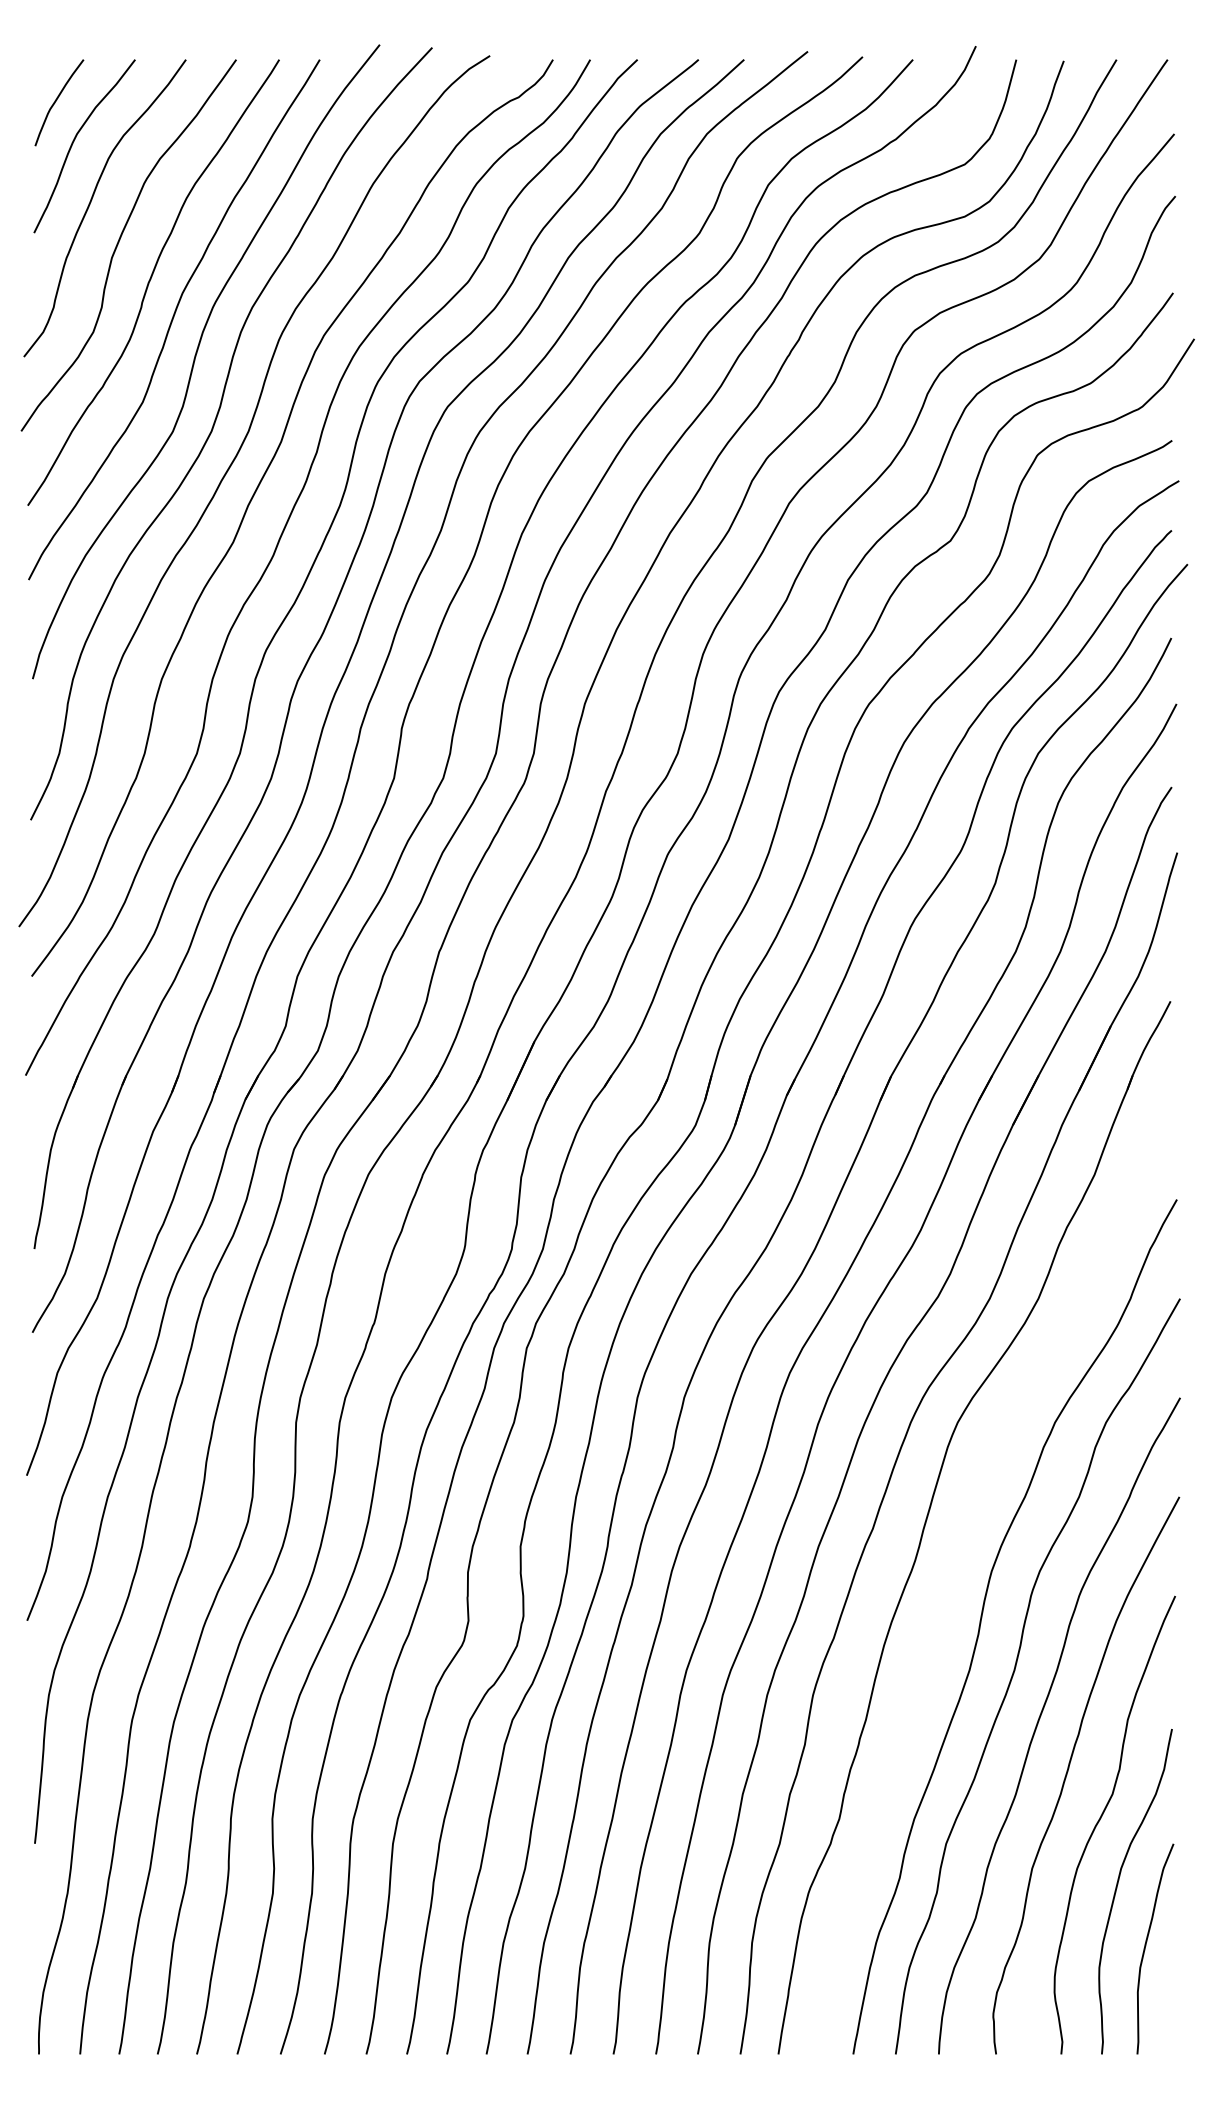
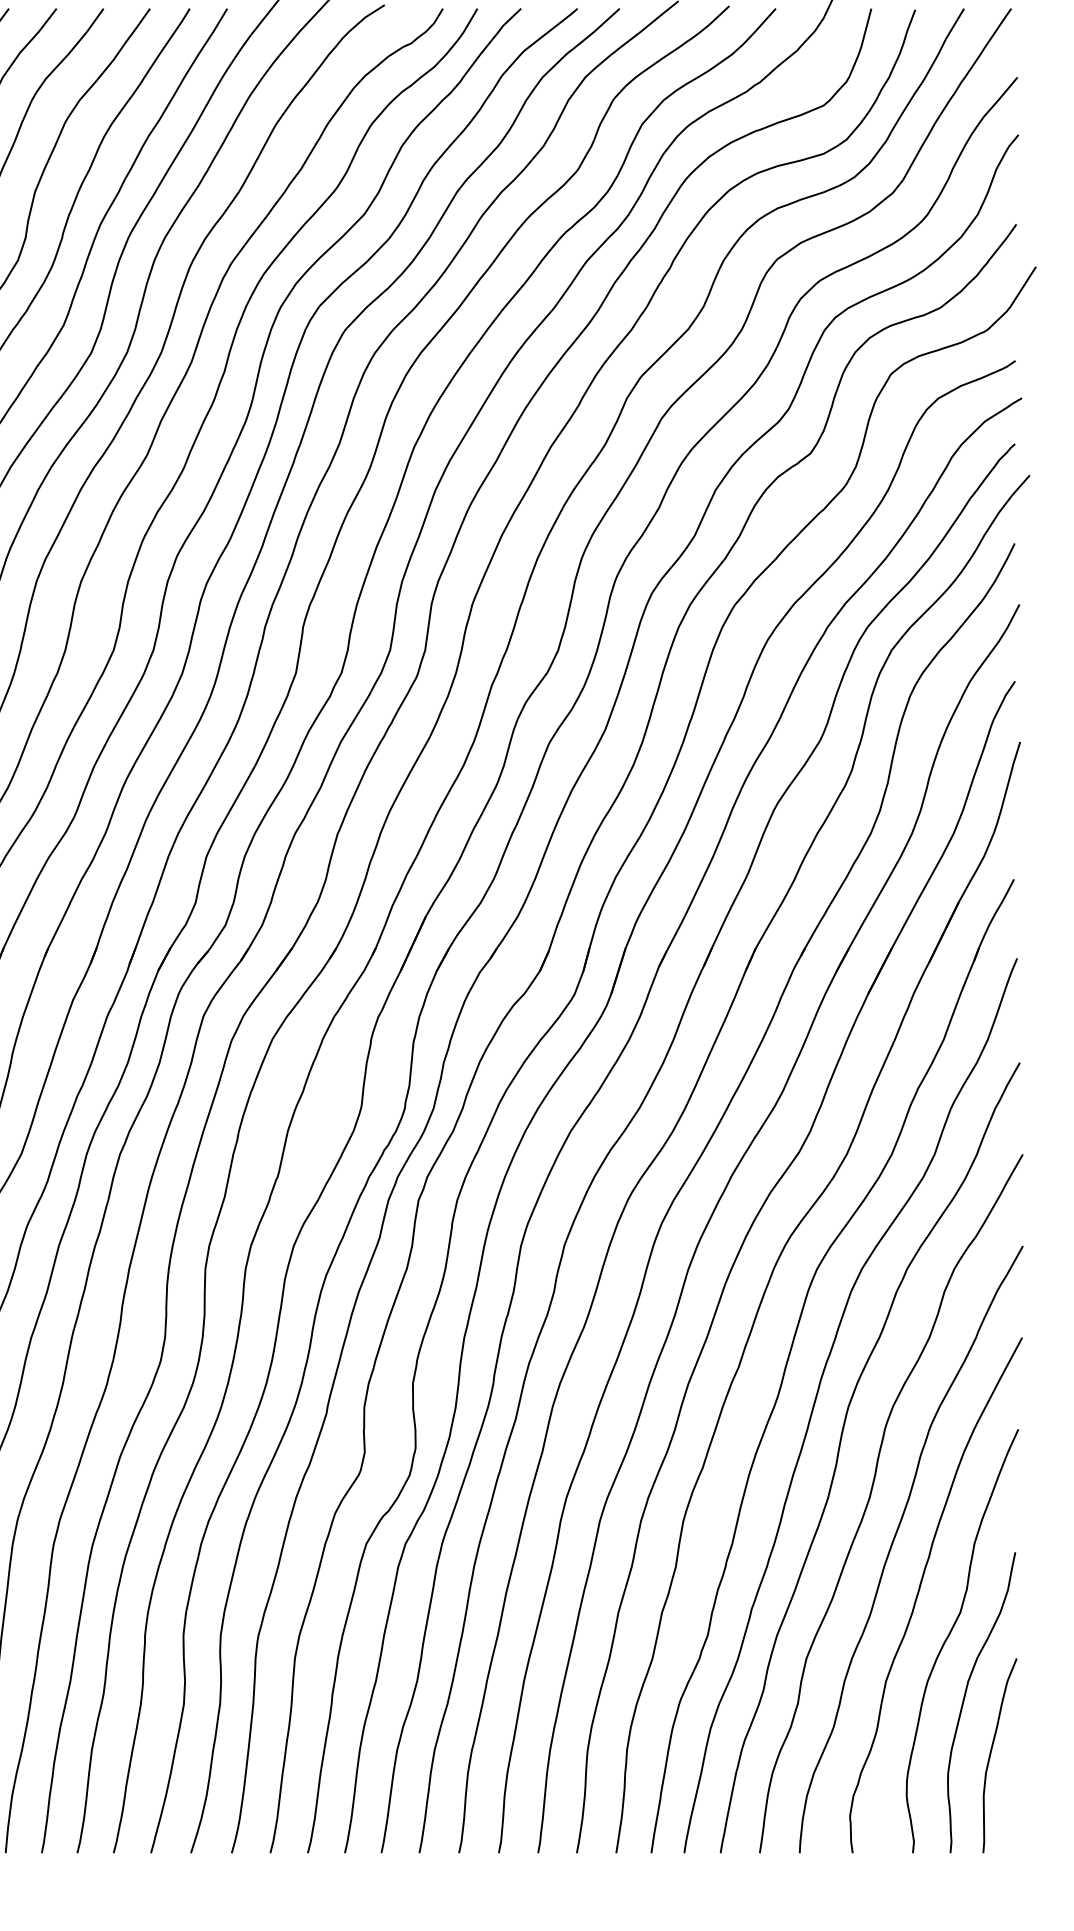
curve: (958, 1559) -> (817, 1395), added

